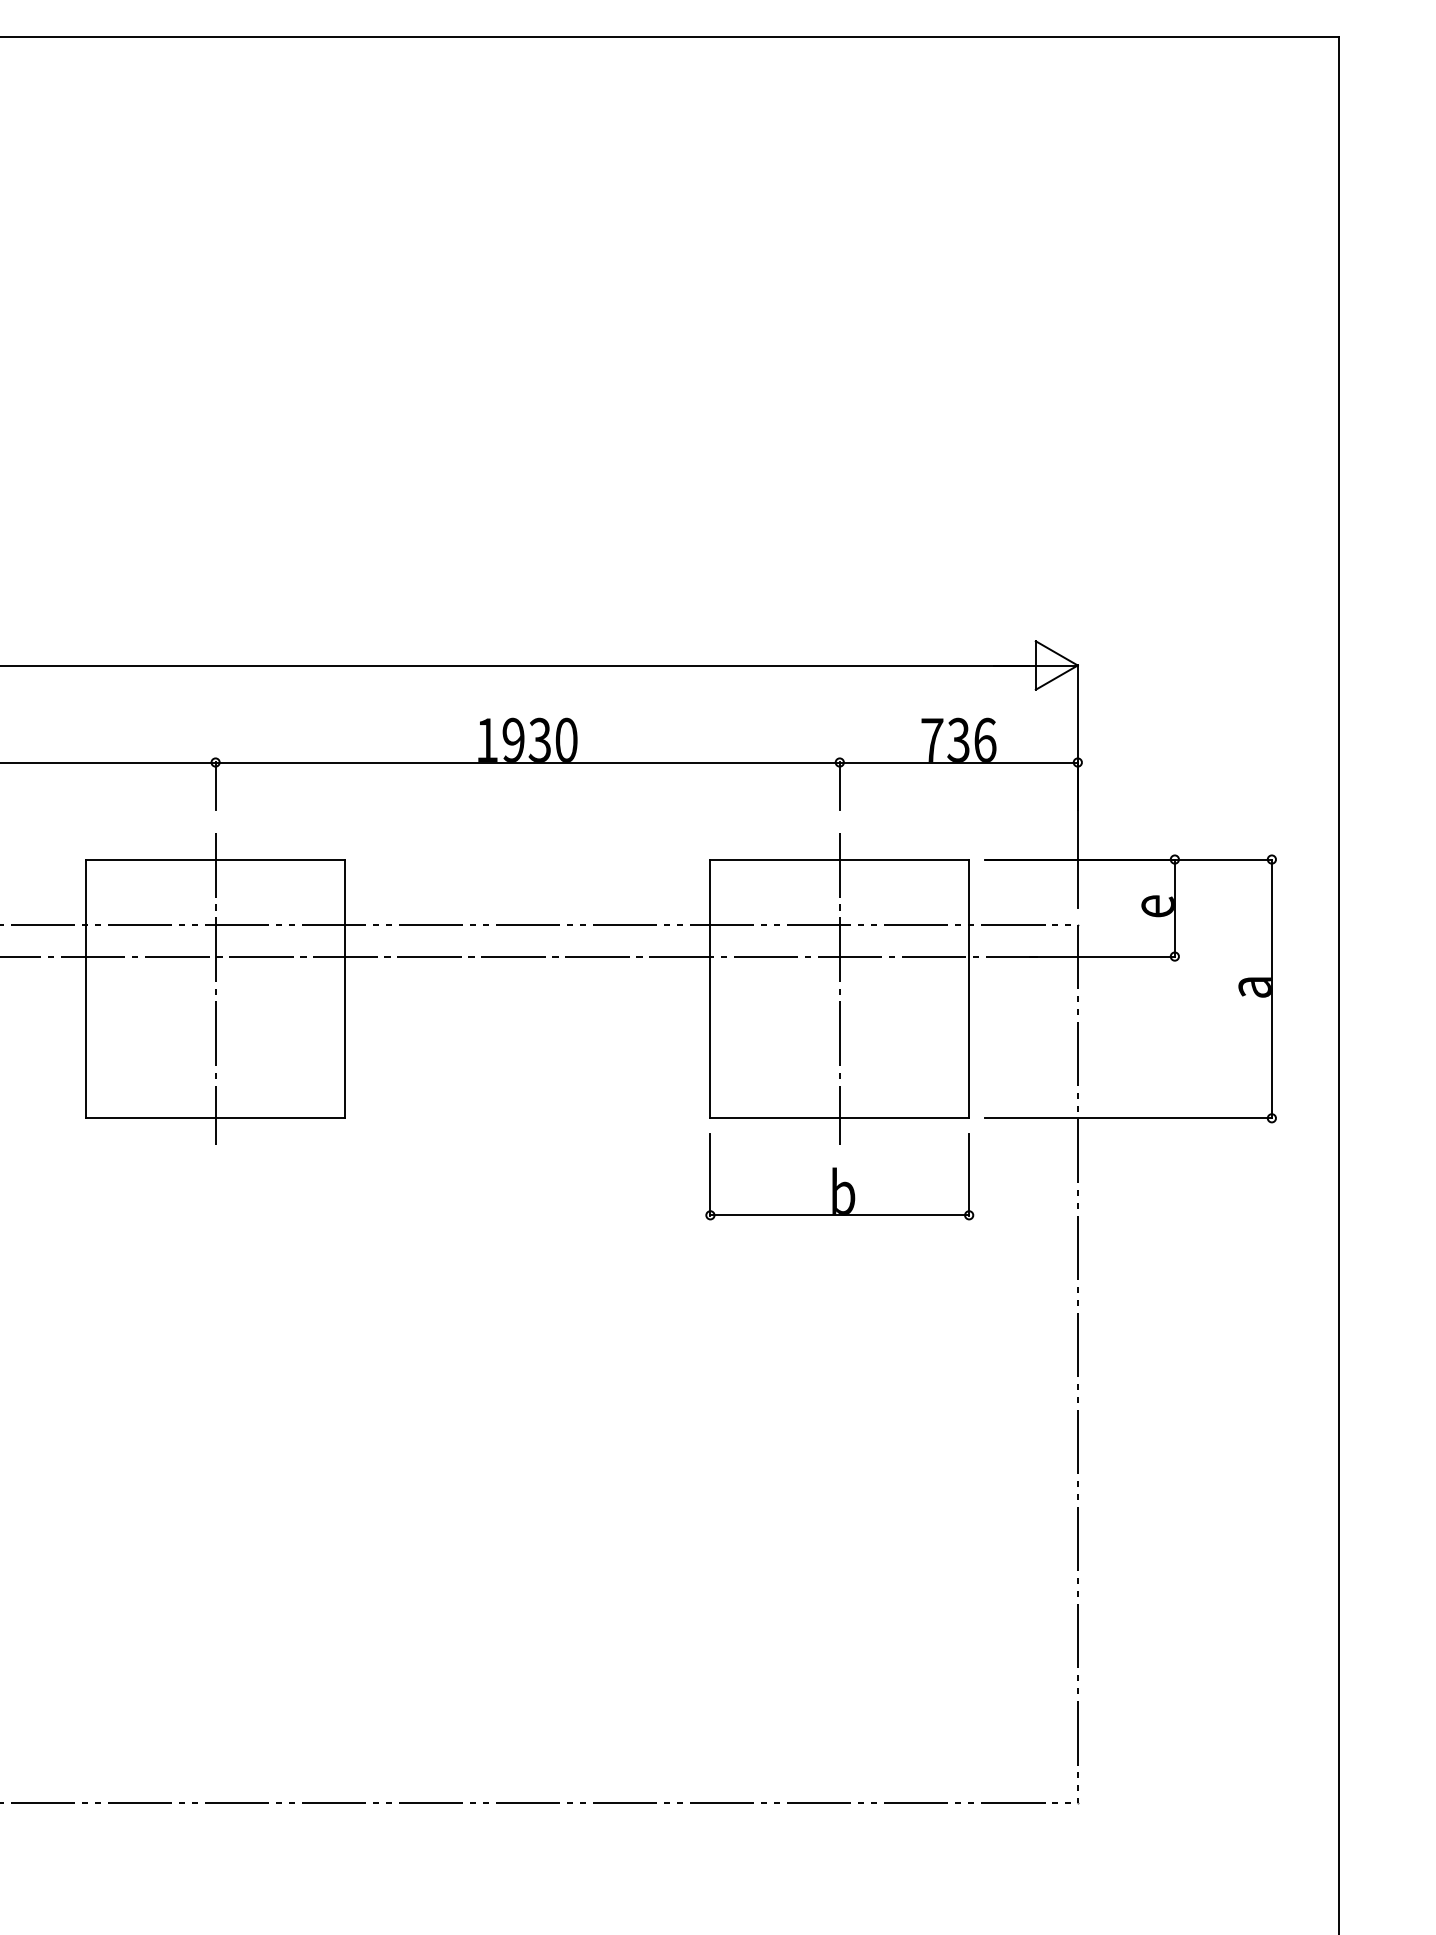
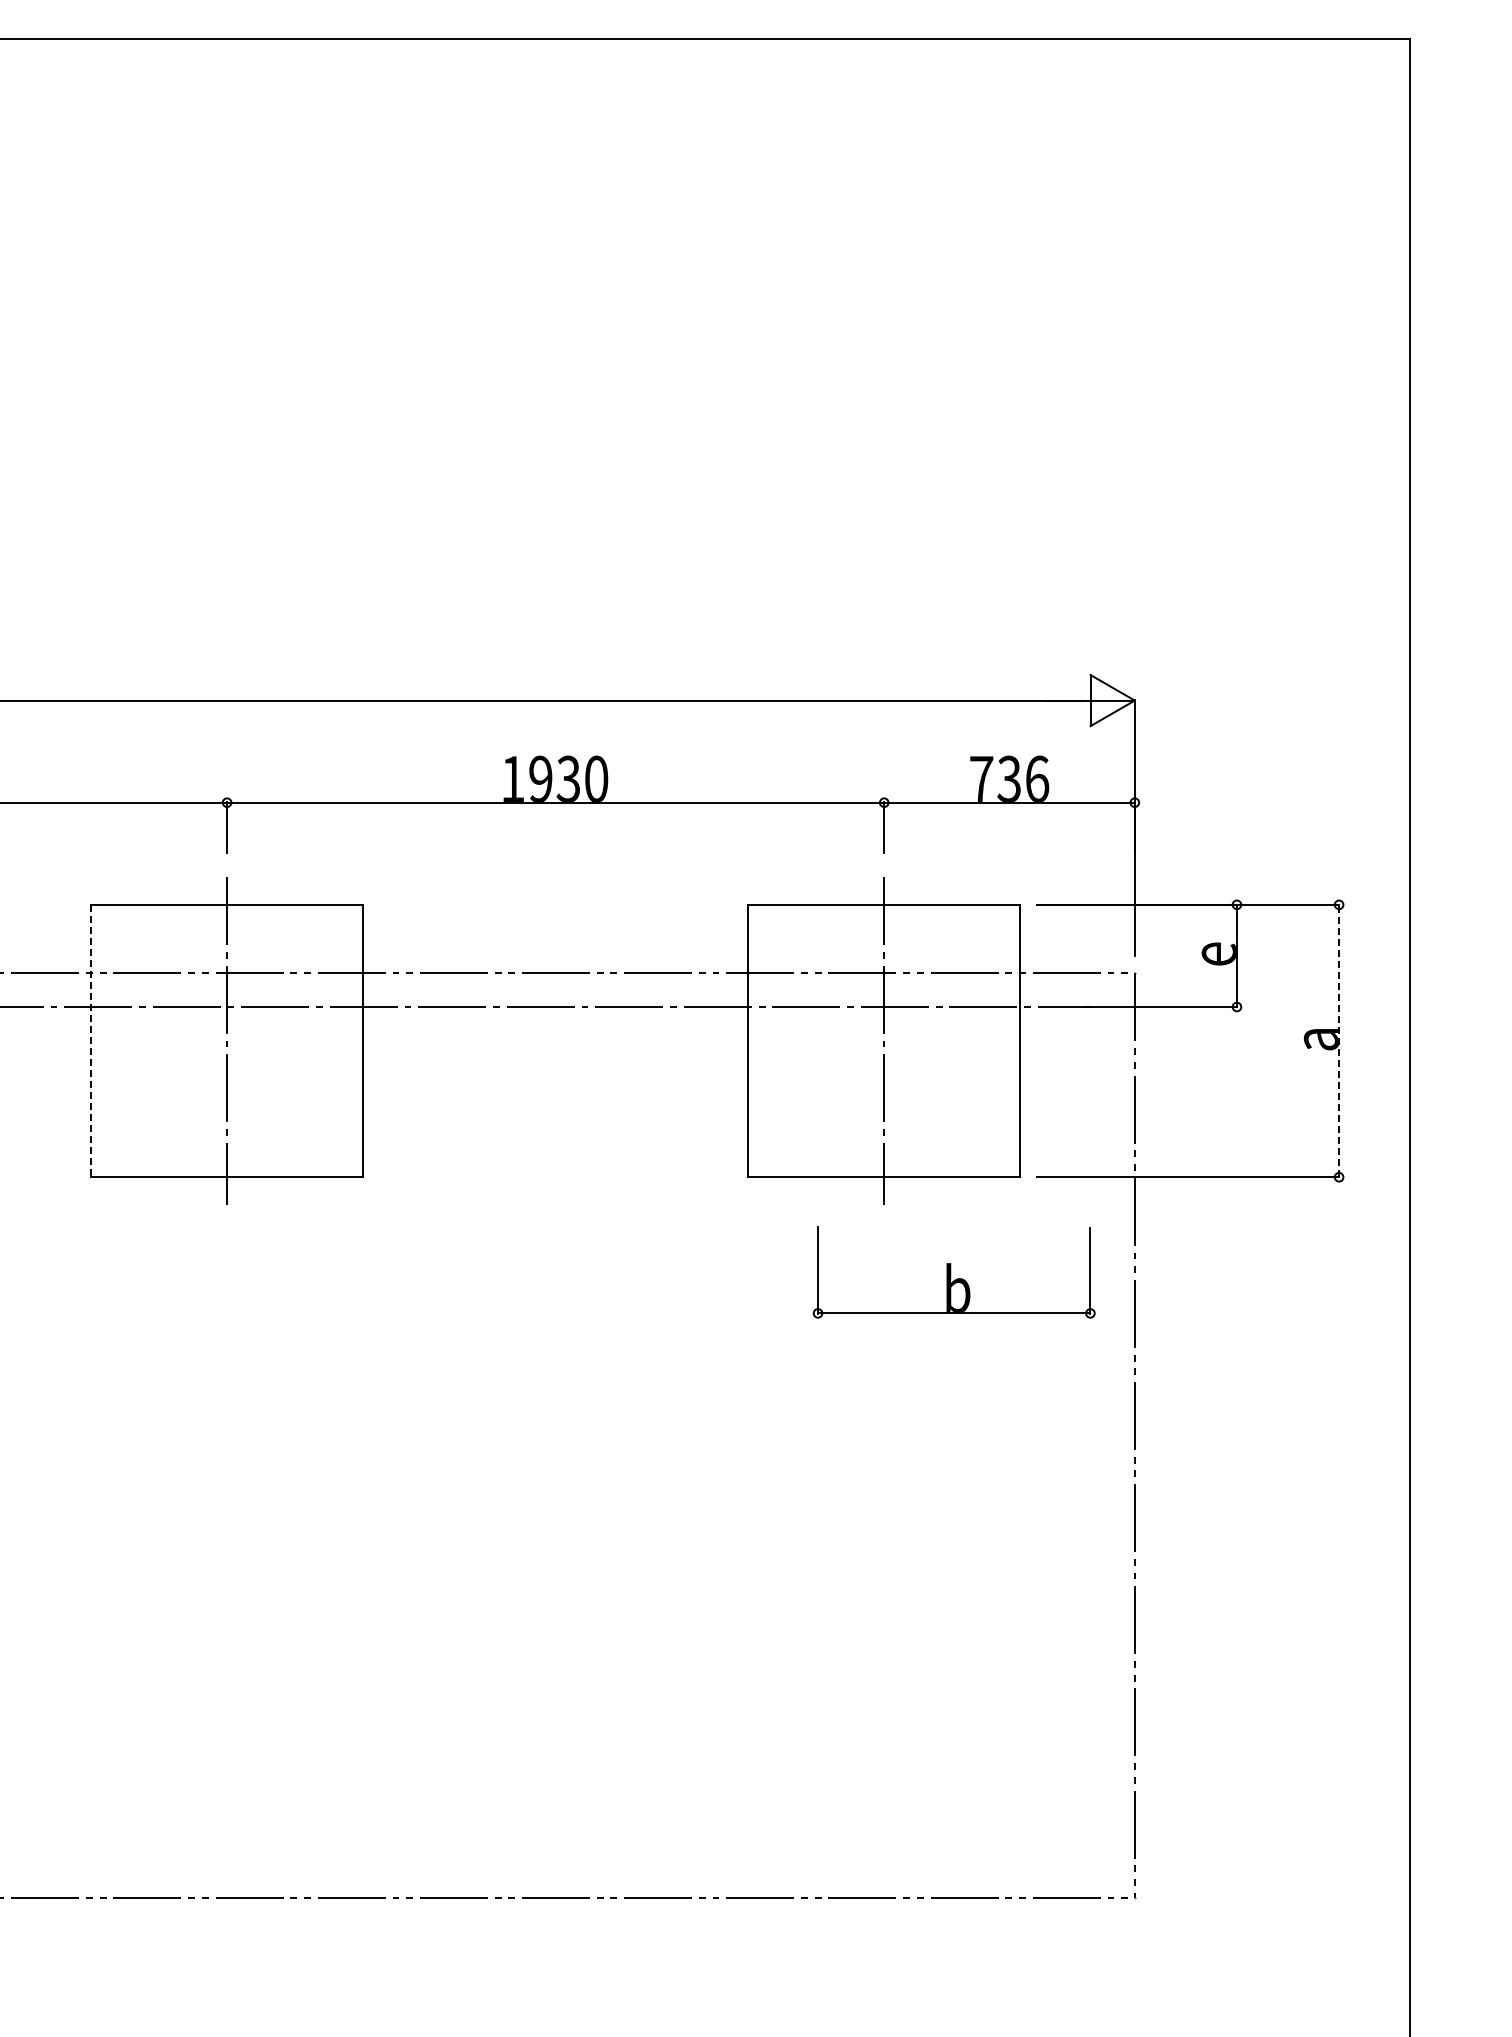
line: (1272, 988) -> (1339, 1040), solid -> dashed
line: (85, 989) -> (90, 1041), solid -> dashed
part: (839, 1176) -> (953, 1272), moved

